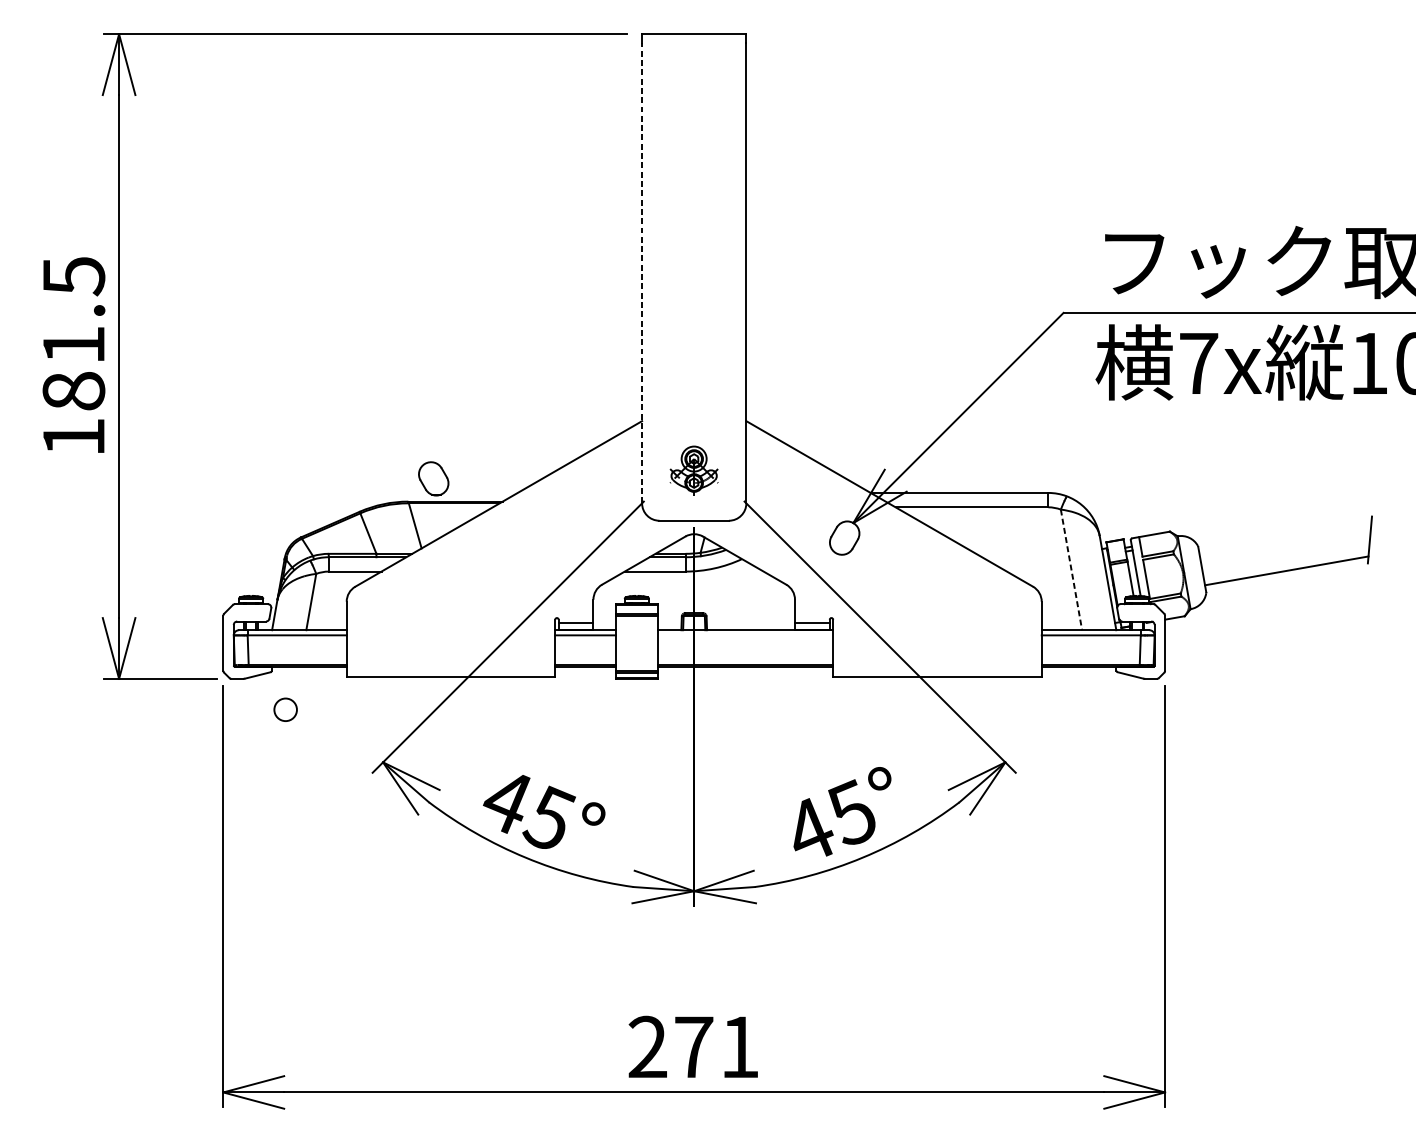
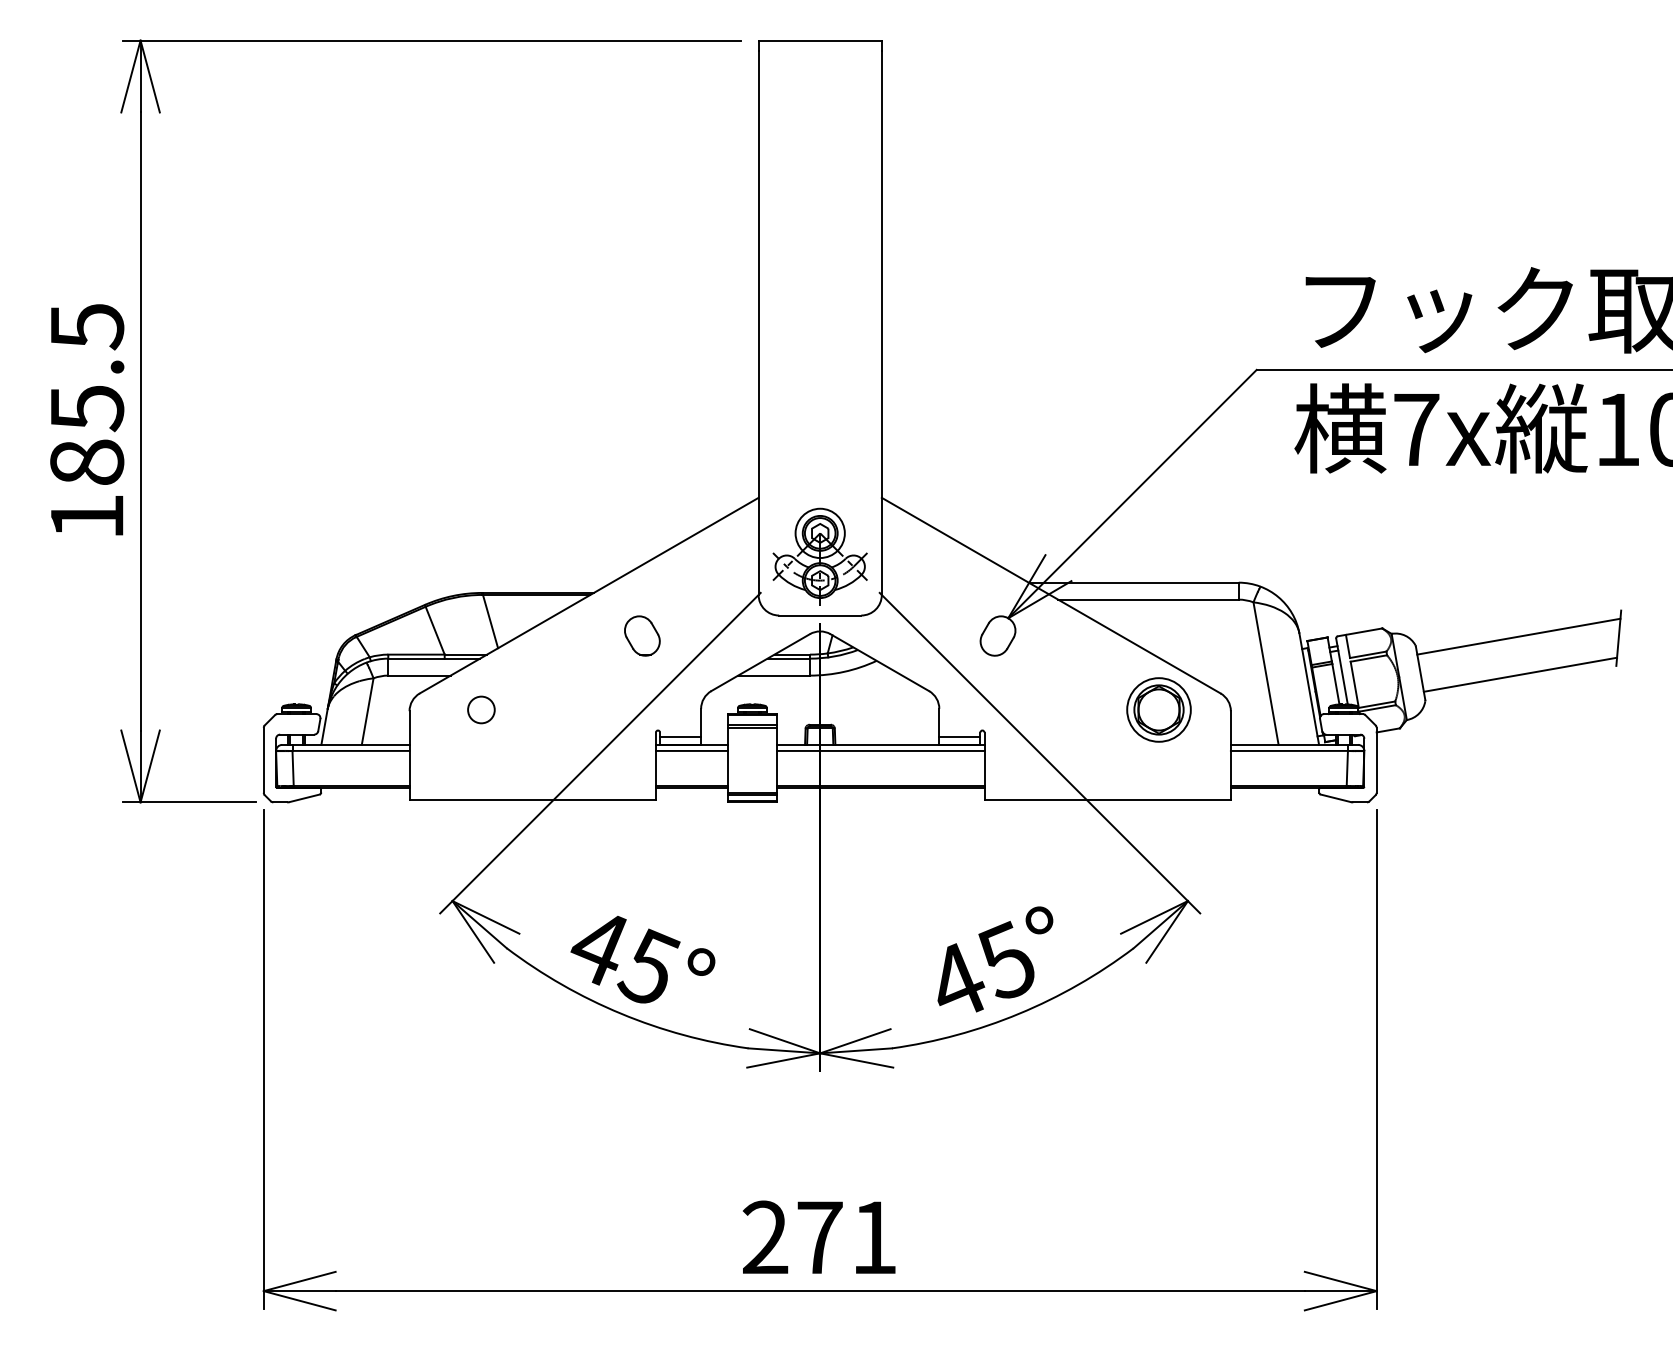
line: (641, 272) -> (758, 322), dashed -> solid
text: (74, 346) -> (87, 409), 181.5 -> 185.5
part: (693, 470) -> (819, 556), size x1.67
part: (433, 478) -> (642, 635), moved
line: (1285, 538) -> (1518, 636), added
line: (1071, 570) -> (1266, 674), dashed -> solid
part: (980, 600) -> (1158, 709), added
line: (745, 634) -> (880, 750), added
circle: (285, 709) -> (481, 709), moved

